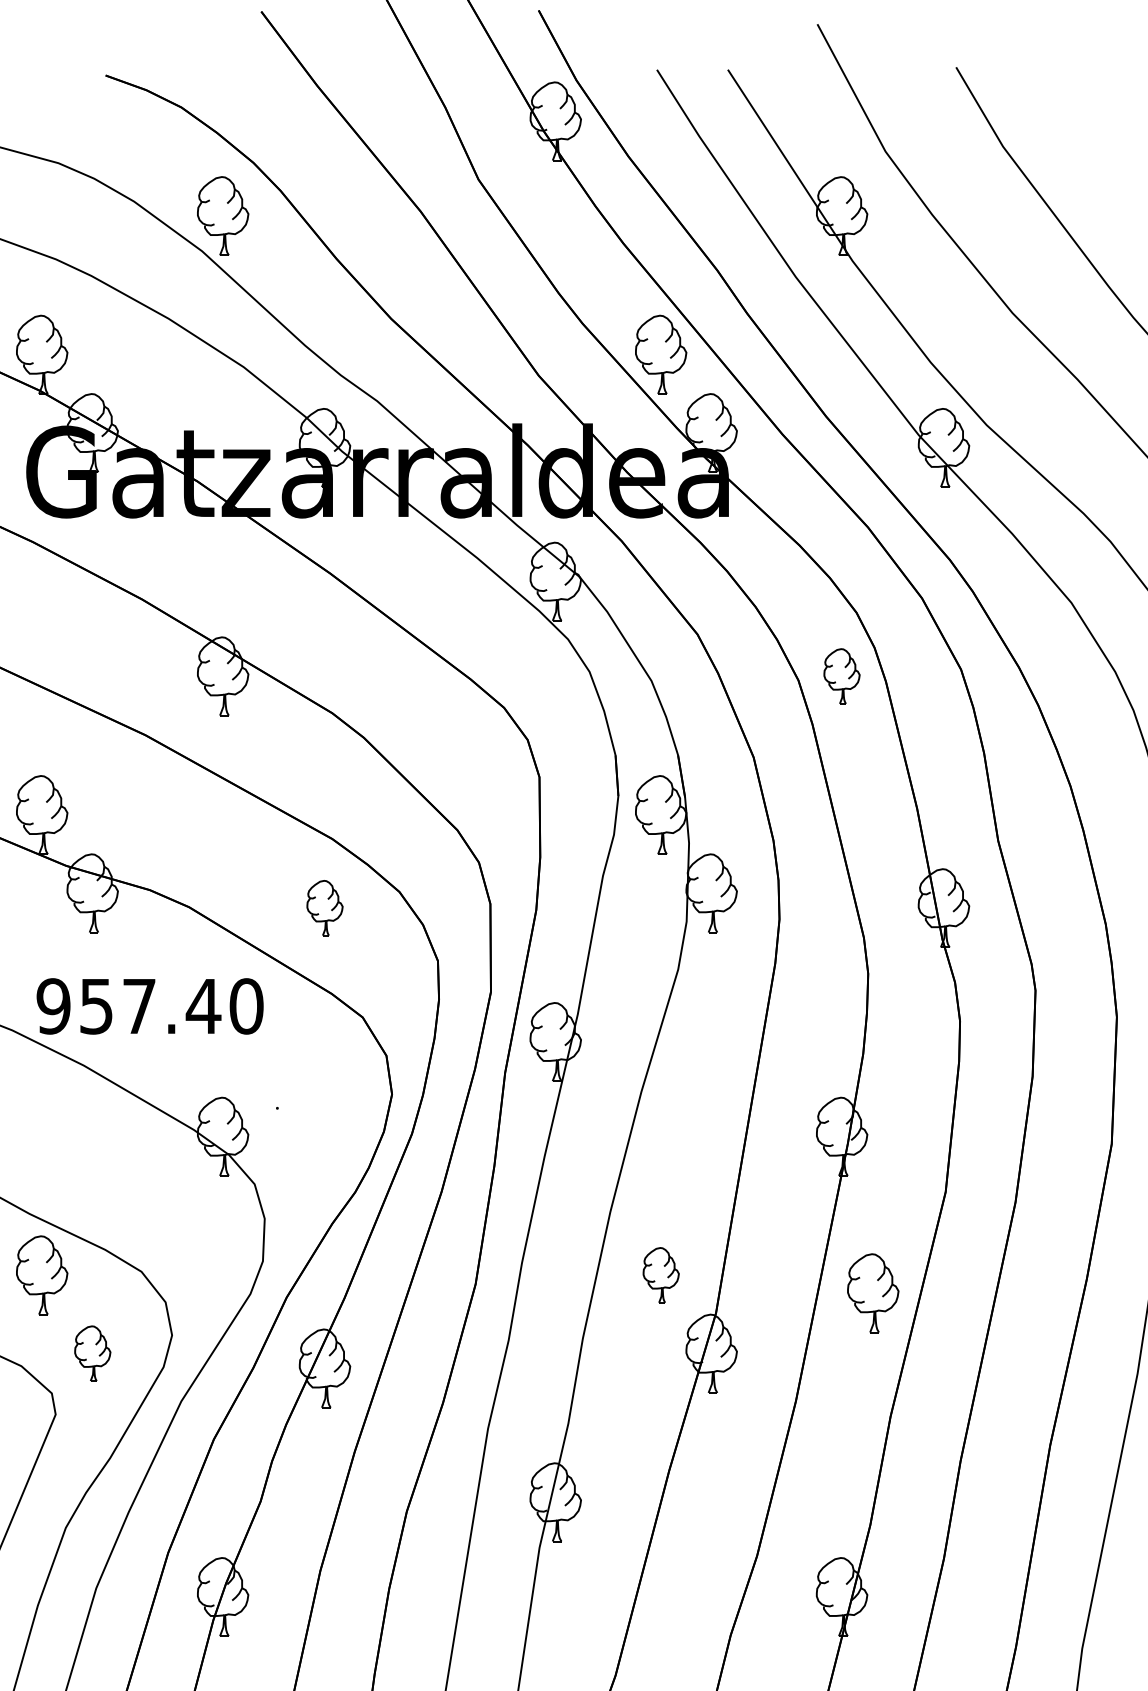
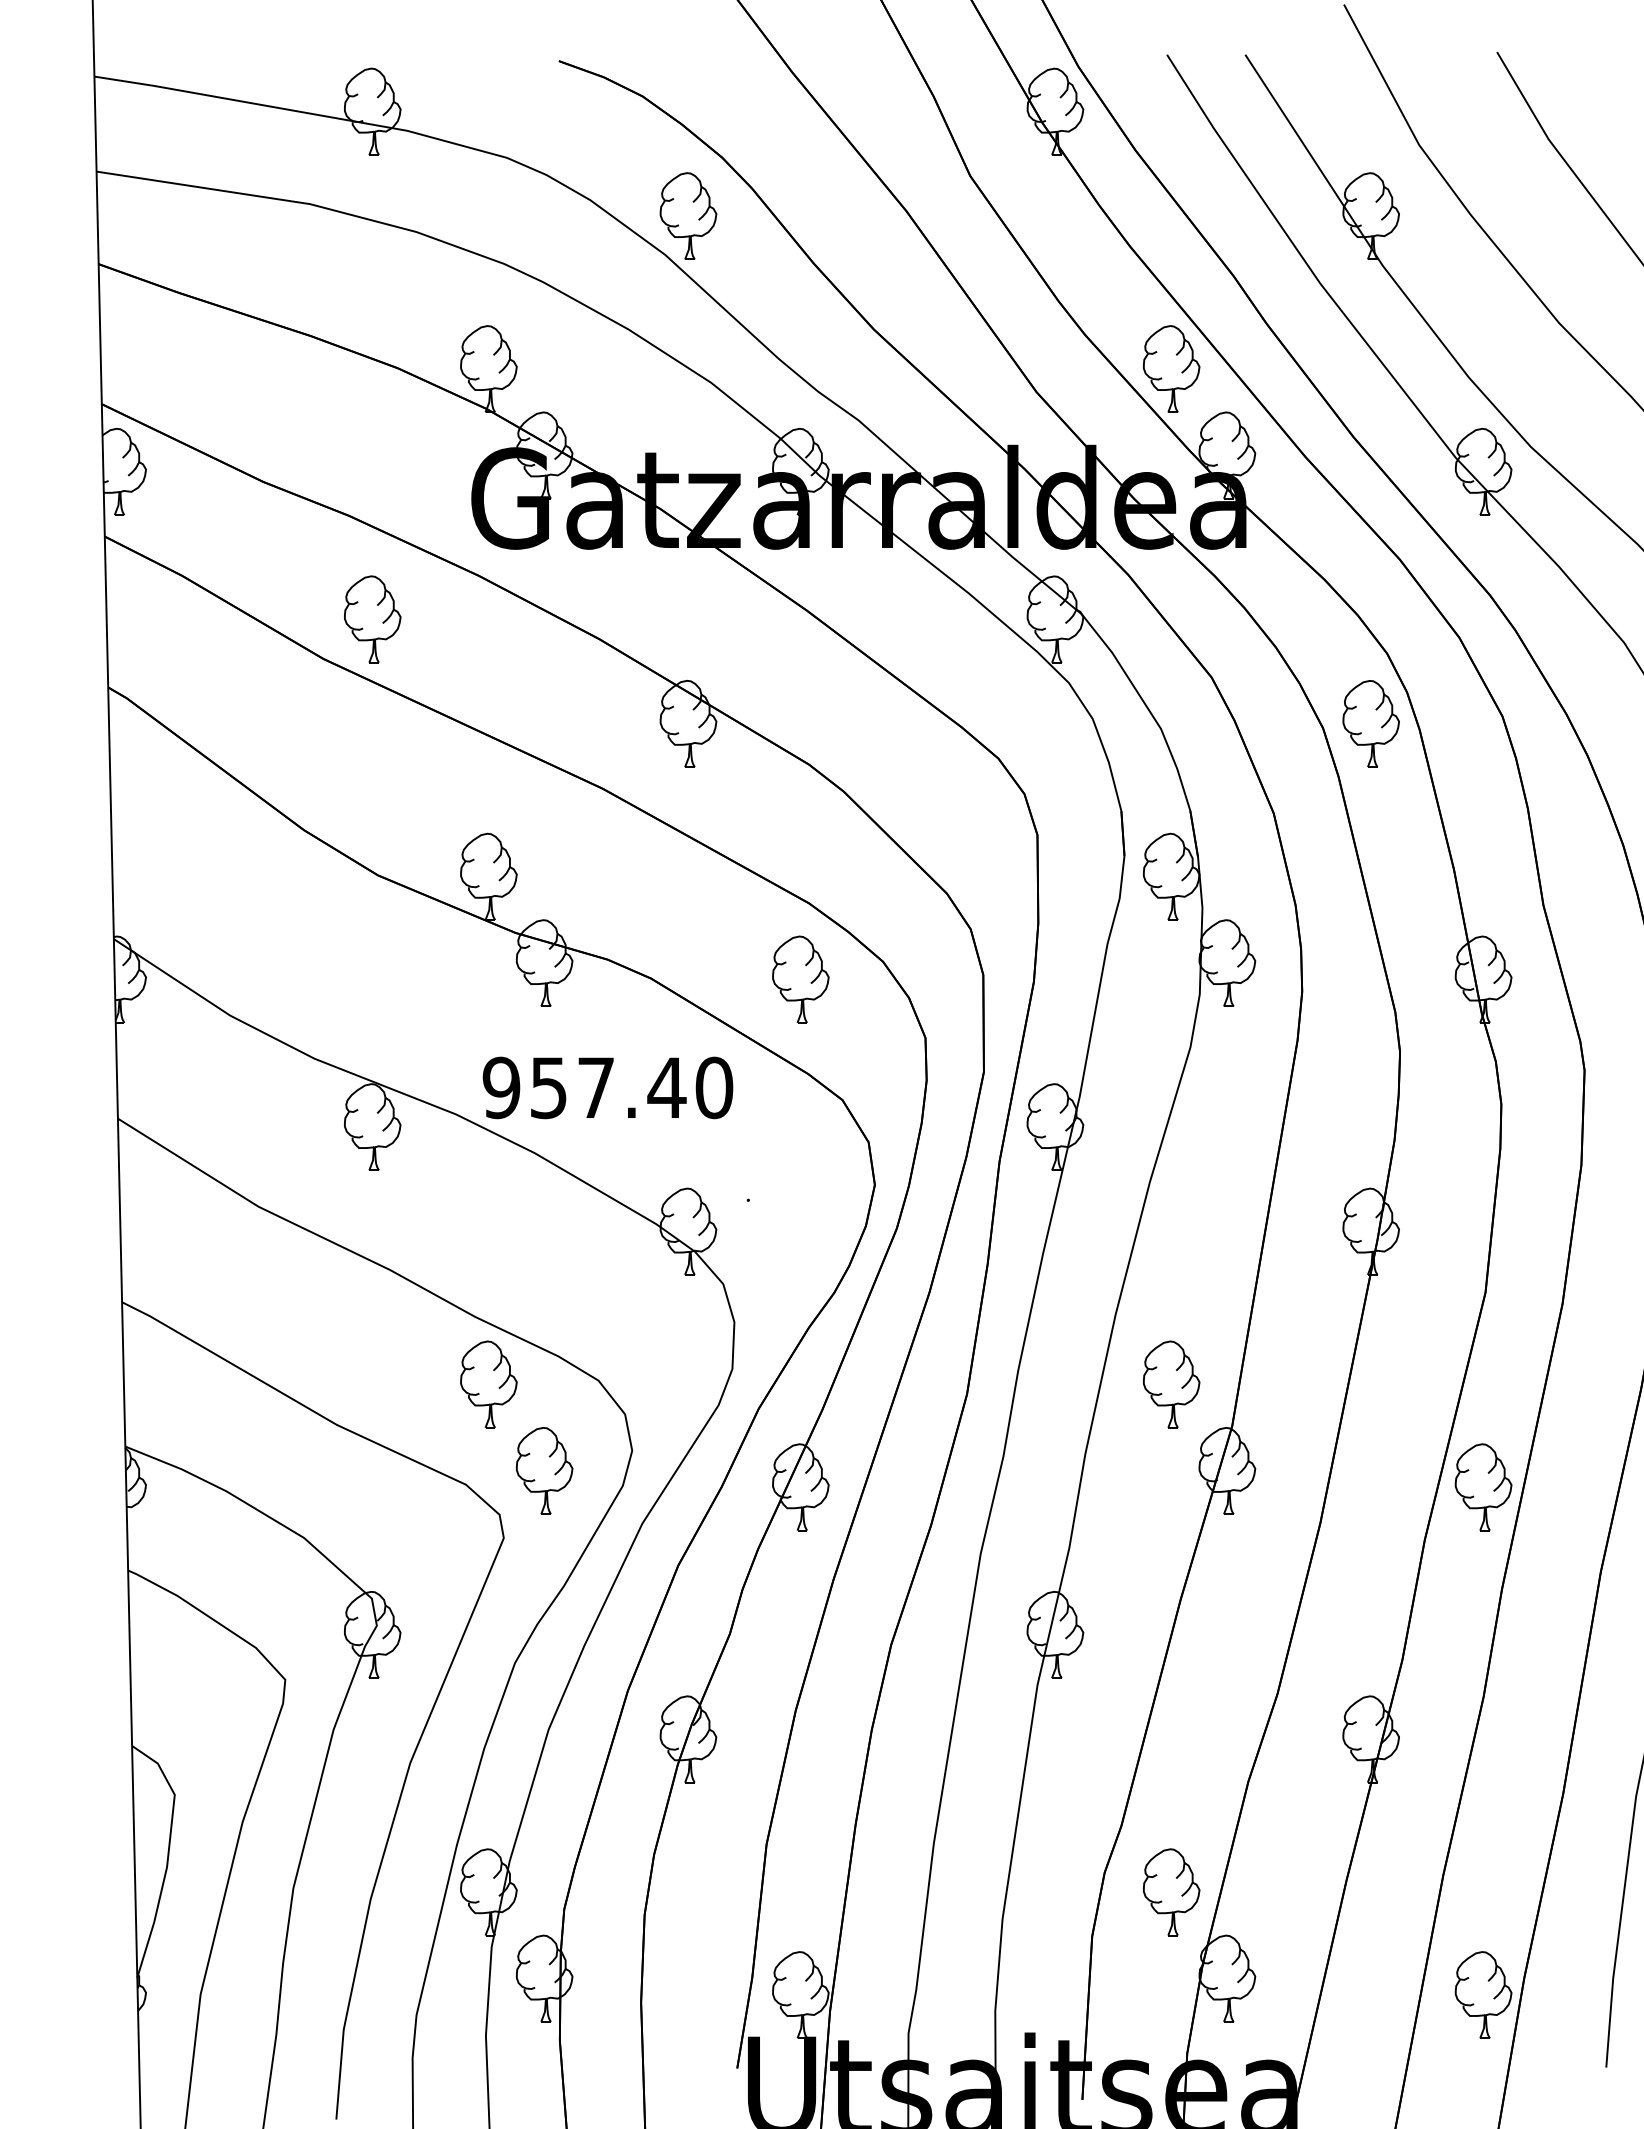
part: (841, 676) -> (1370, 723), size x1.43
part: (324, 908) -> (800, 979), size x1.43
part: (661, 1275) -> (1171, 1384), size x1.43
part: (873, 1293) -> (1483, 1487), moved
part: (92, 1353) -> (544, 1470), size x1.43

